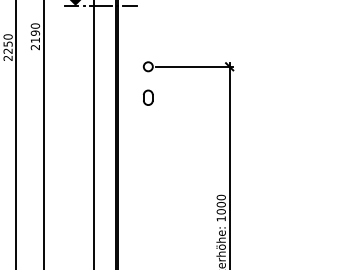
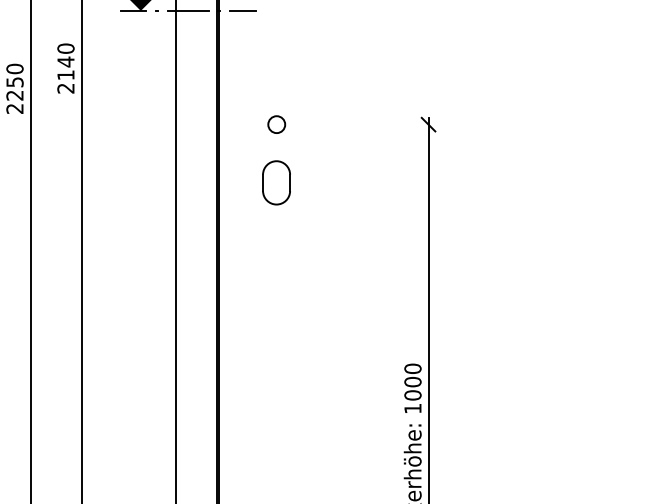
text: (35, 33) -> (66, 62), 2190 -> 2140
line: (194, 66) -> (362, 124), removed
part: (148, 97) -> (277, 181), size x1.6

